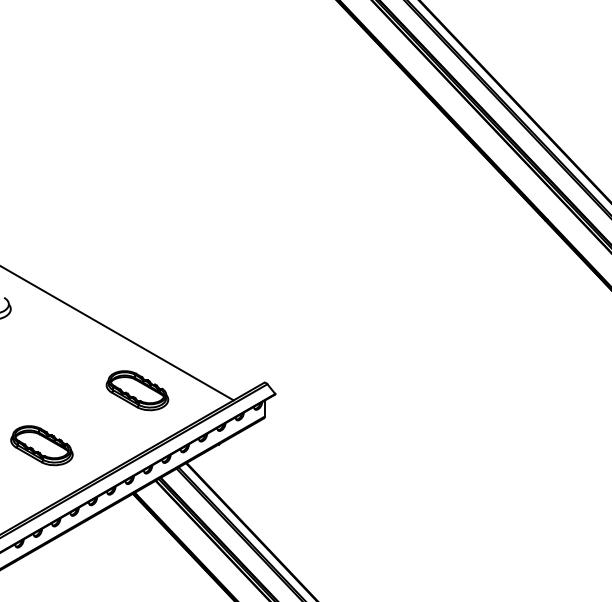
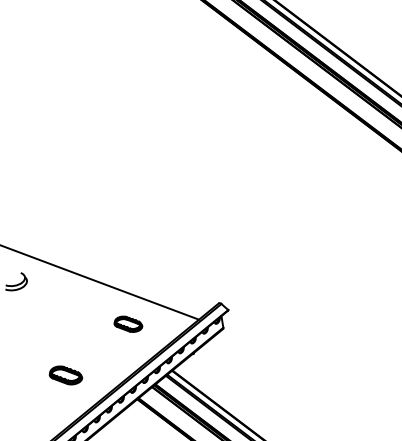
part: (137, 390) -> (128, 324), size x0.6
part: (41, 445) -> (65, 375), size x0.7

